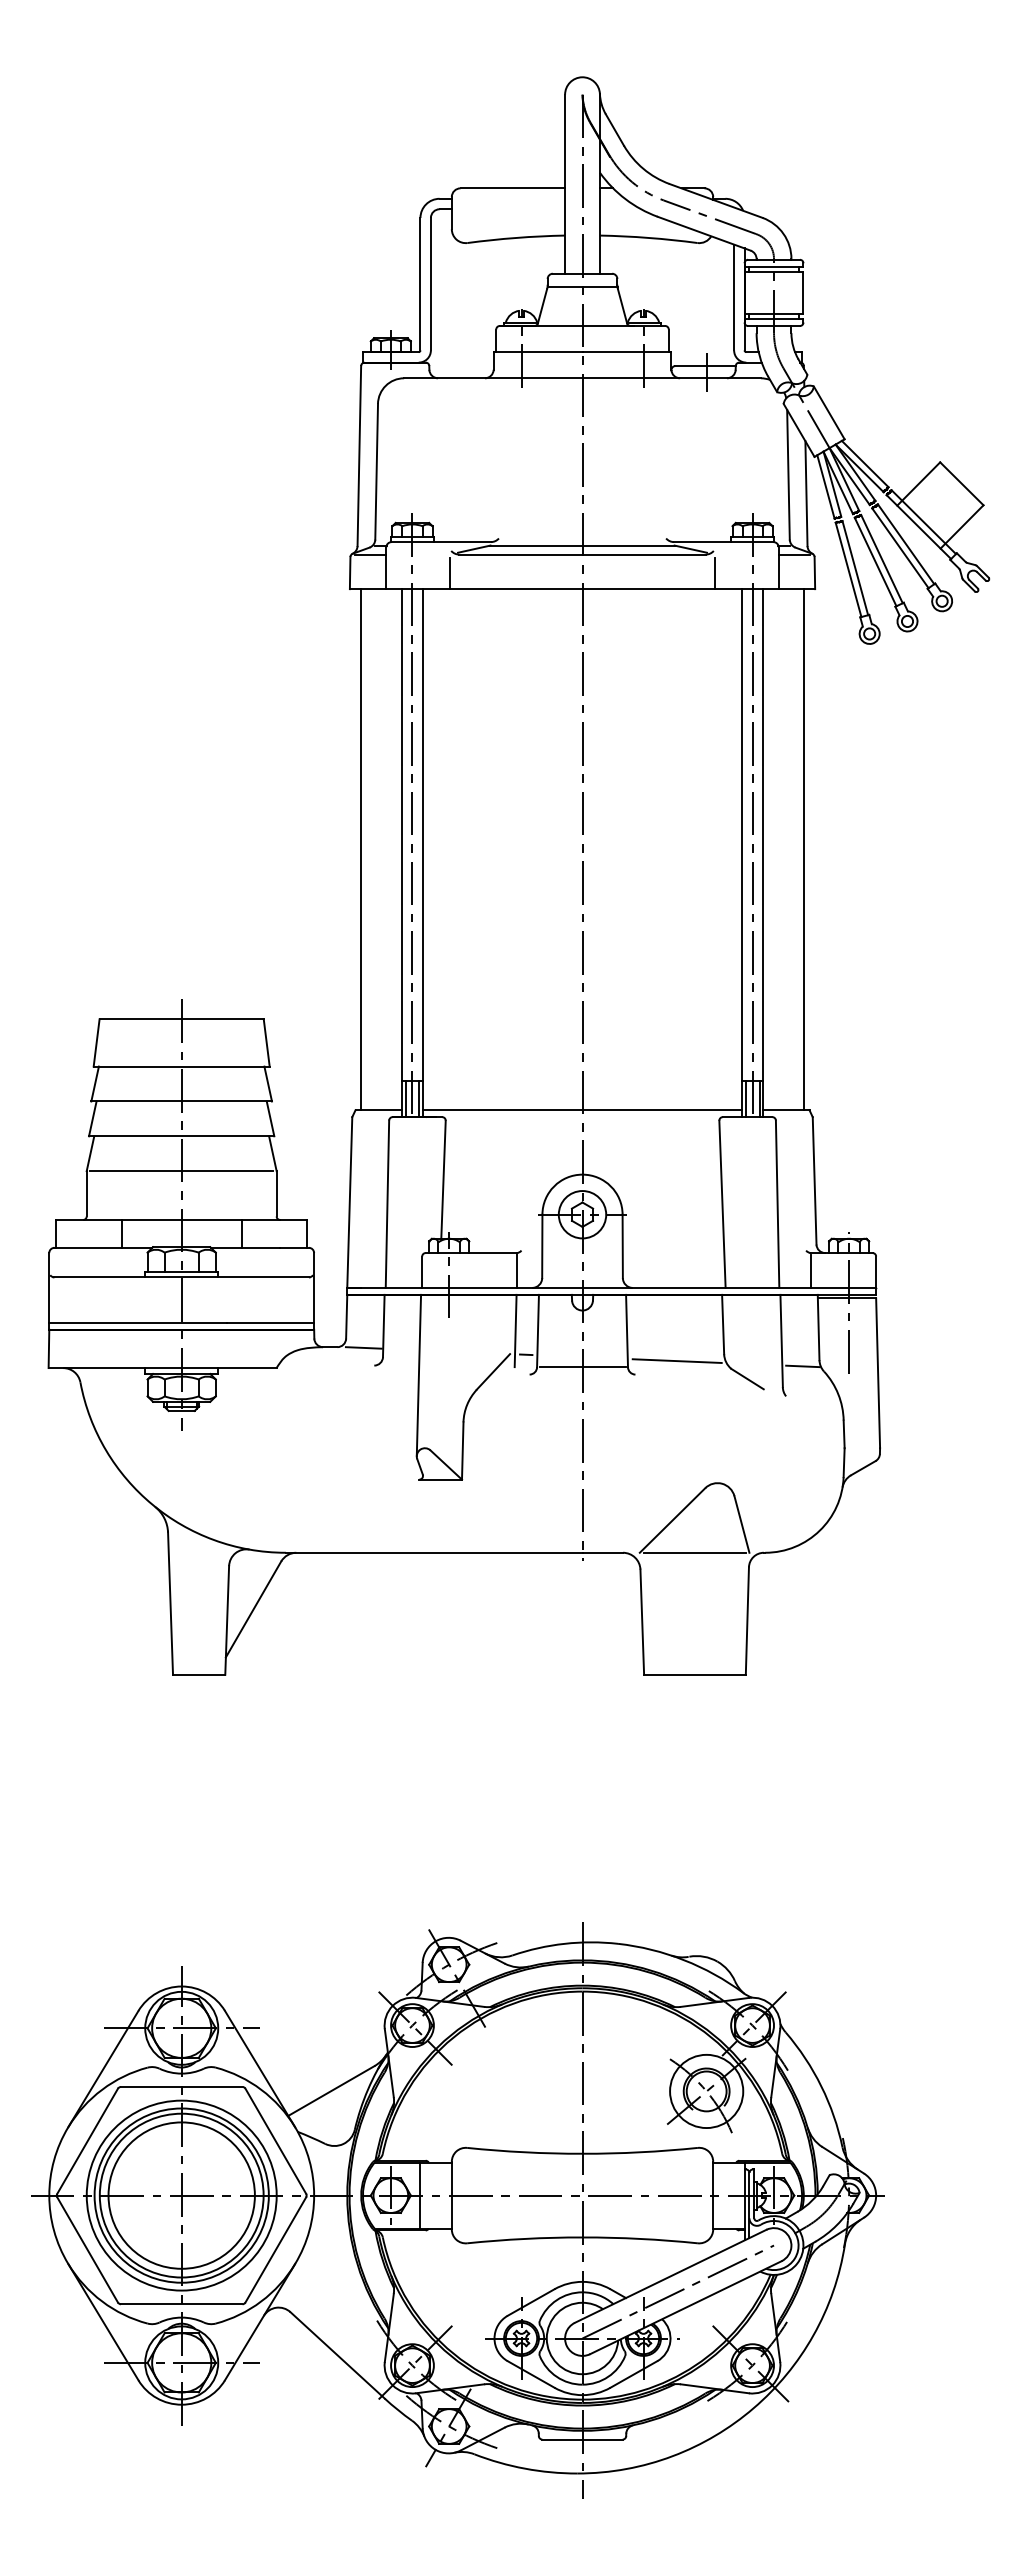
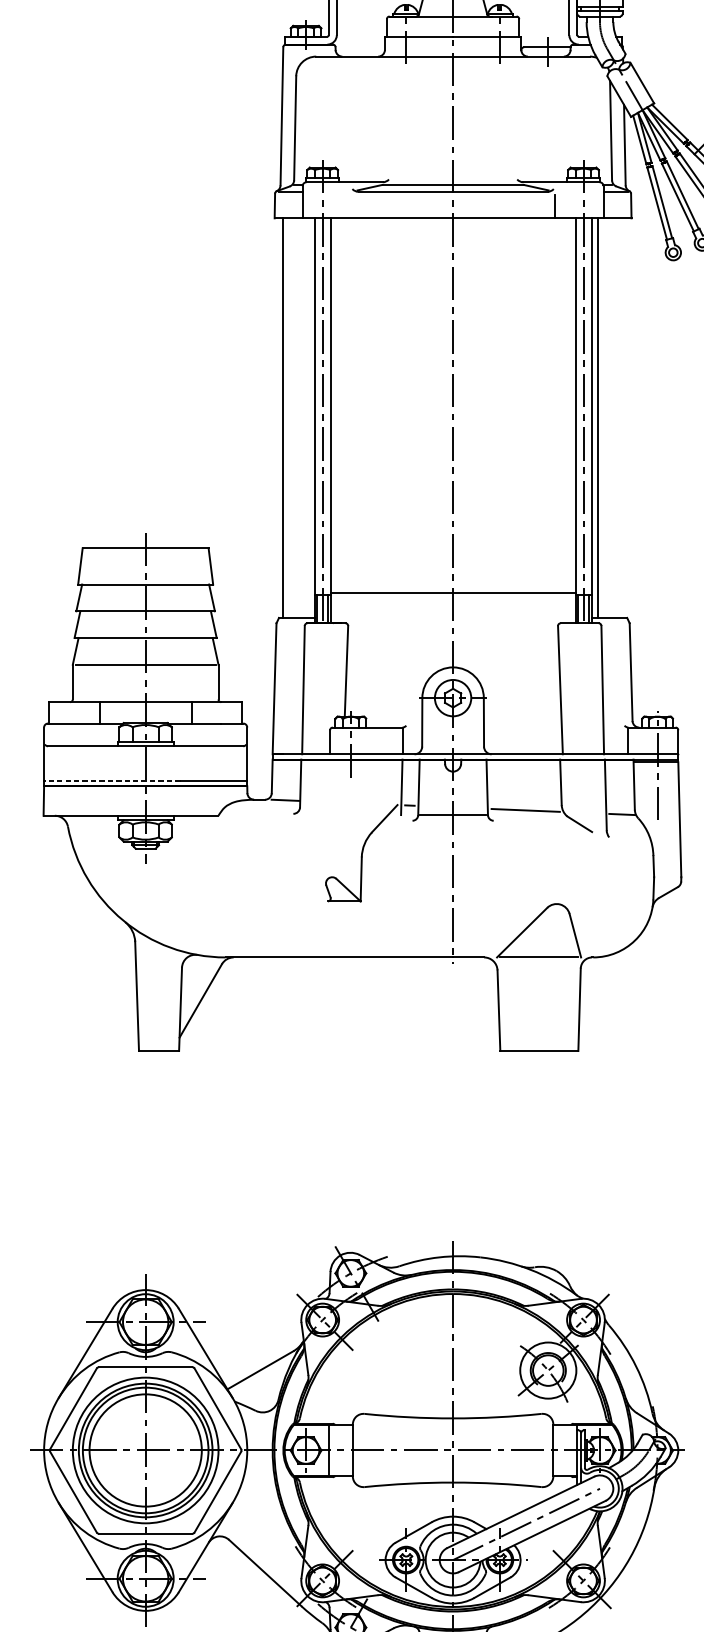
line: (449, 573) -> (351, 206), removed
line: (803, 849) -> (598, 418), moved
line: (582, 1110) -> (453, 593), moved
line: (138, 1322) -> (112, 780), solid -> dashed
line: (418, 1375) -> (327, 821), removed

